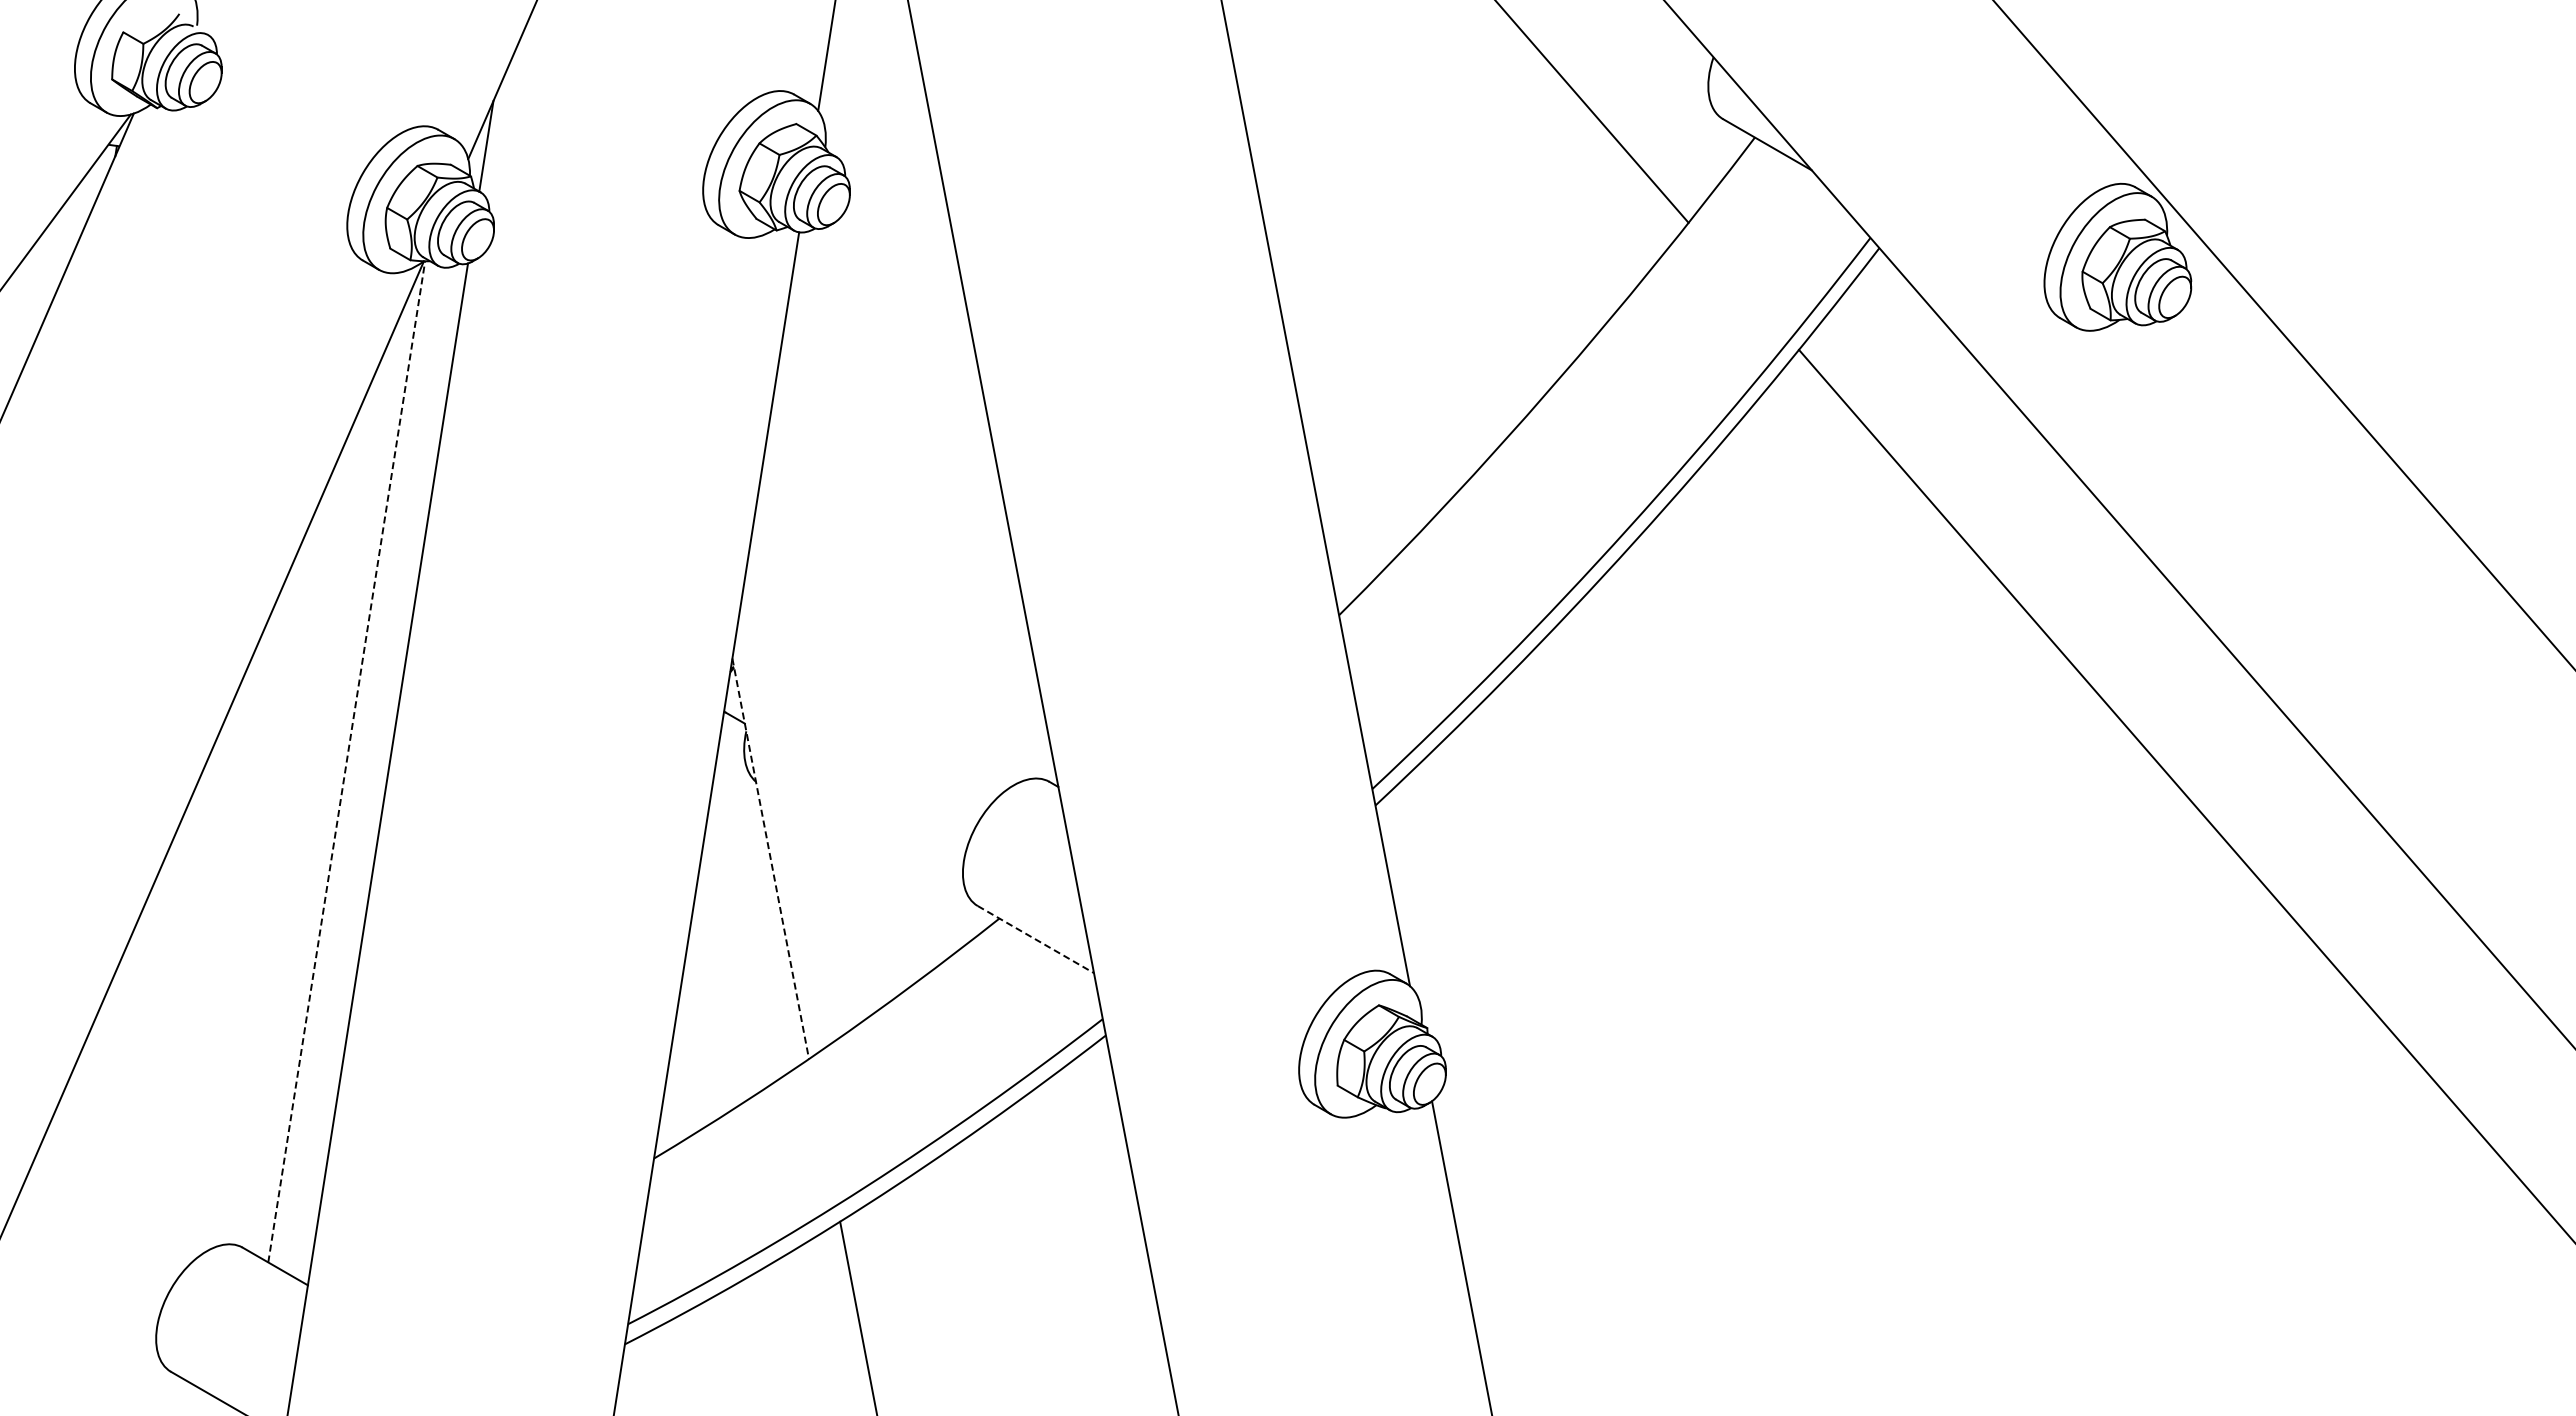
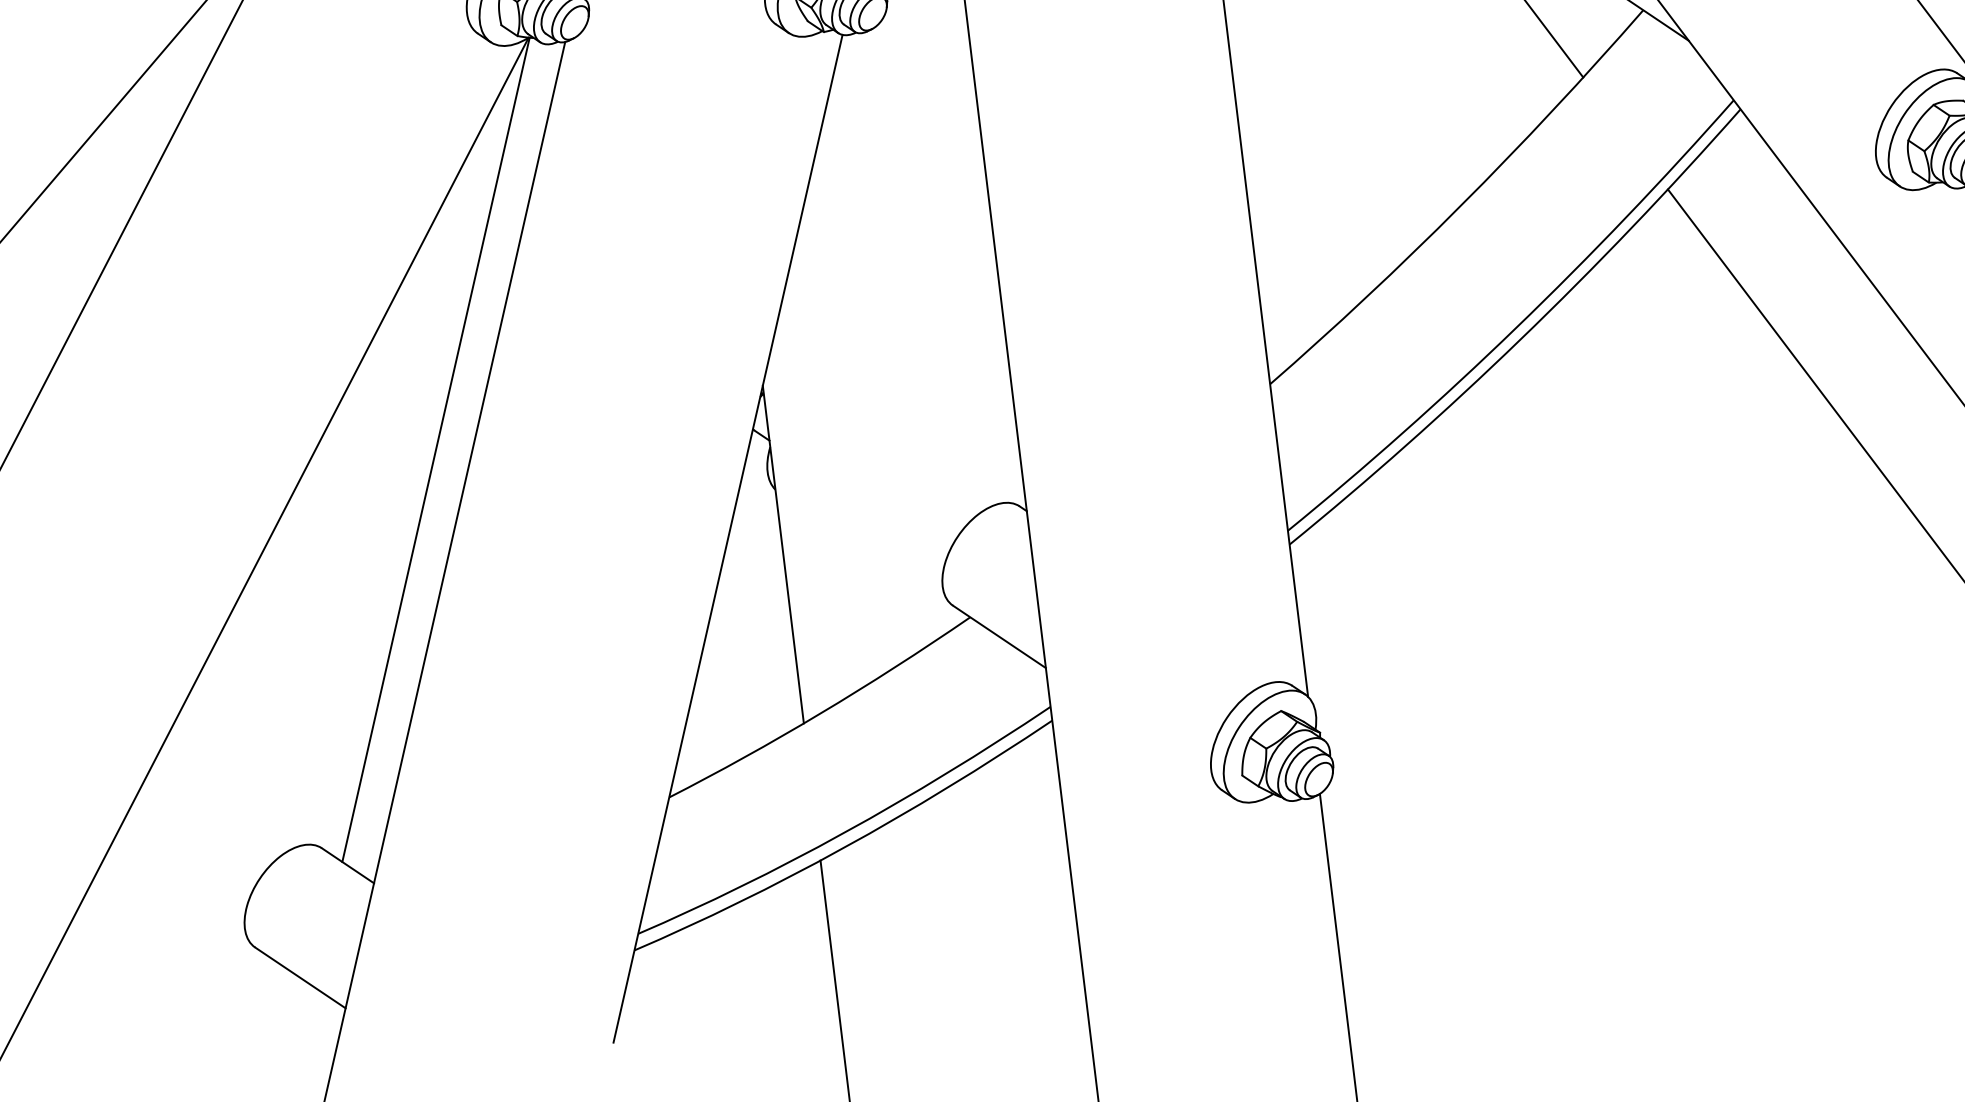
line: (346, 761) -> (435, 449), dashed -> solid
line: (770, 858) -> (783, 554), dashed -> solid
line: (1036, 939) -> (999, 636), dashed -> solid

